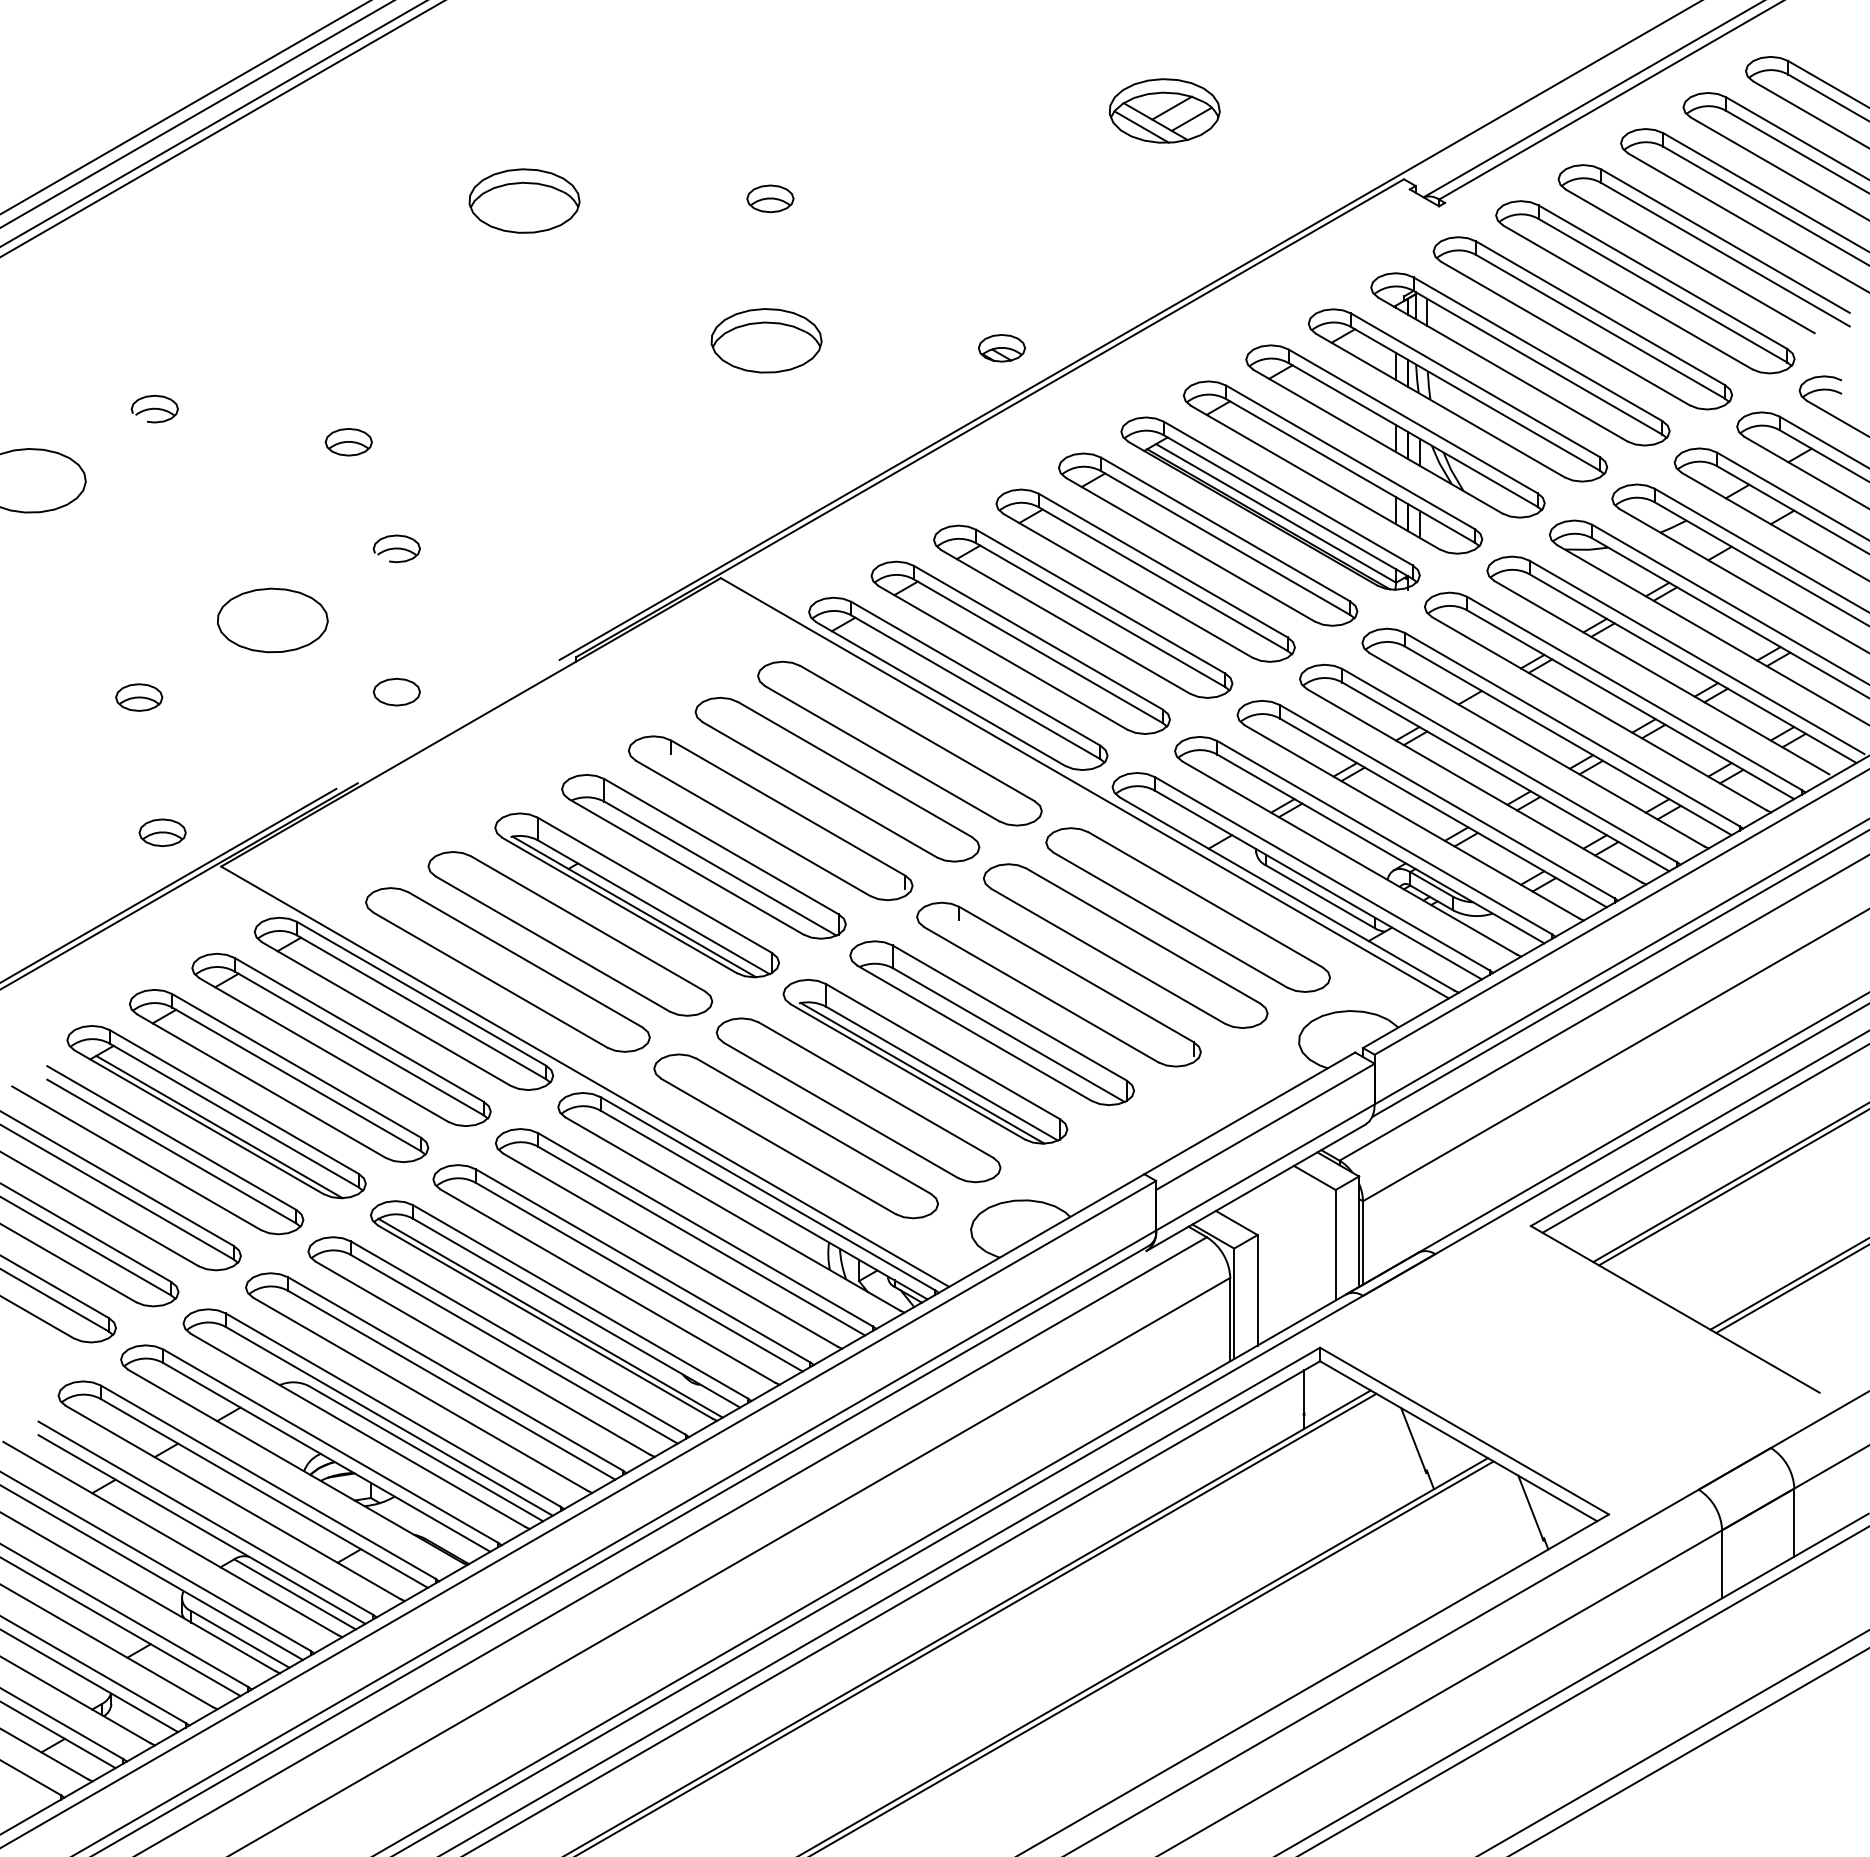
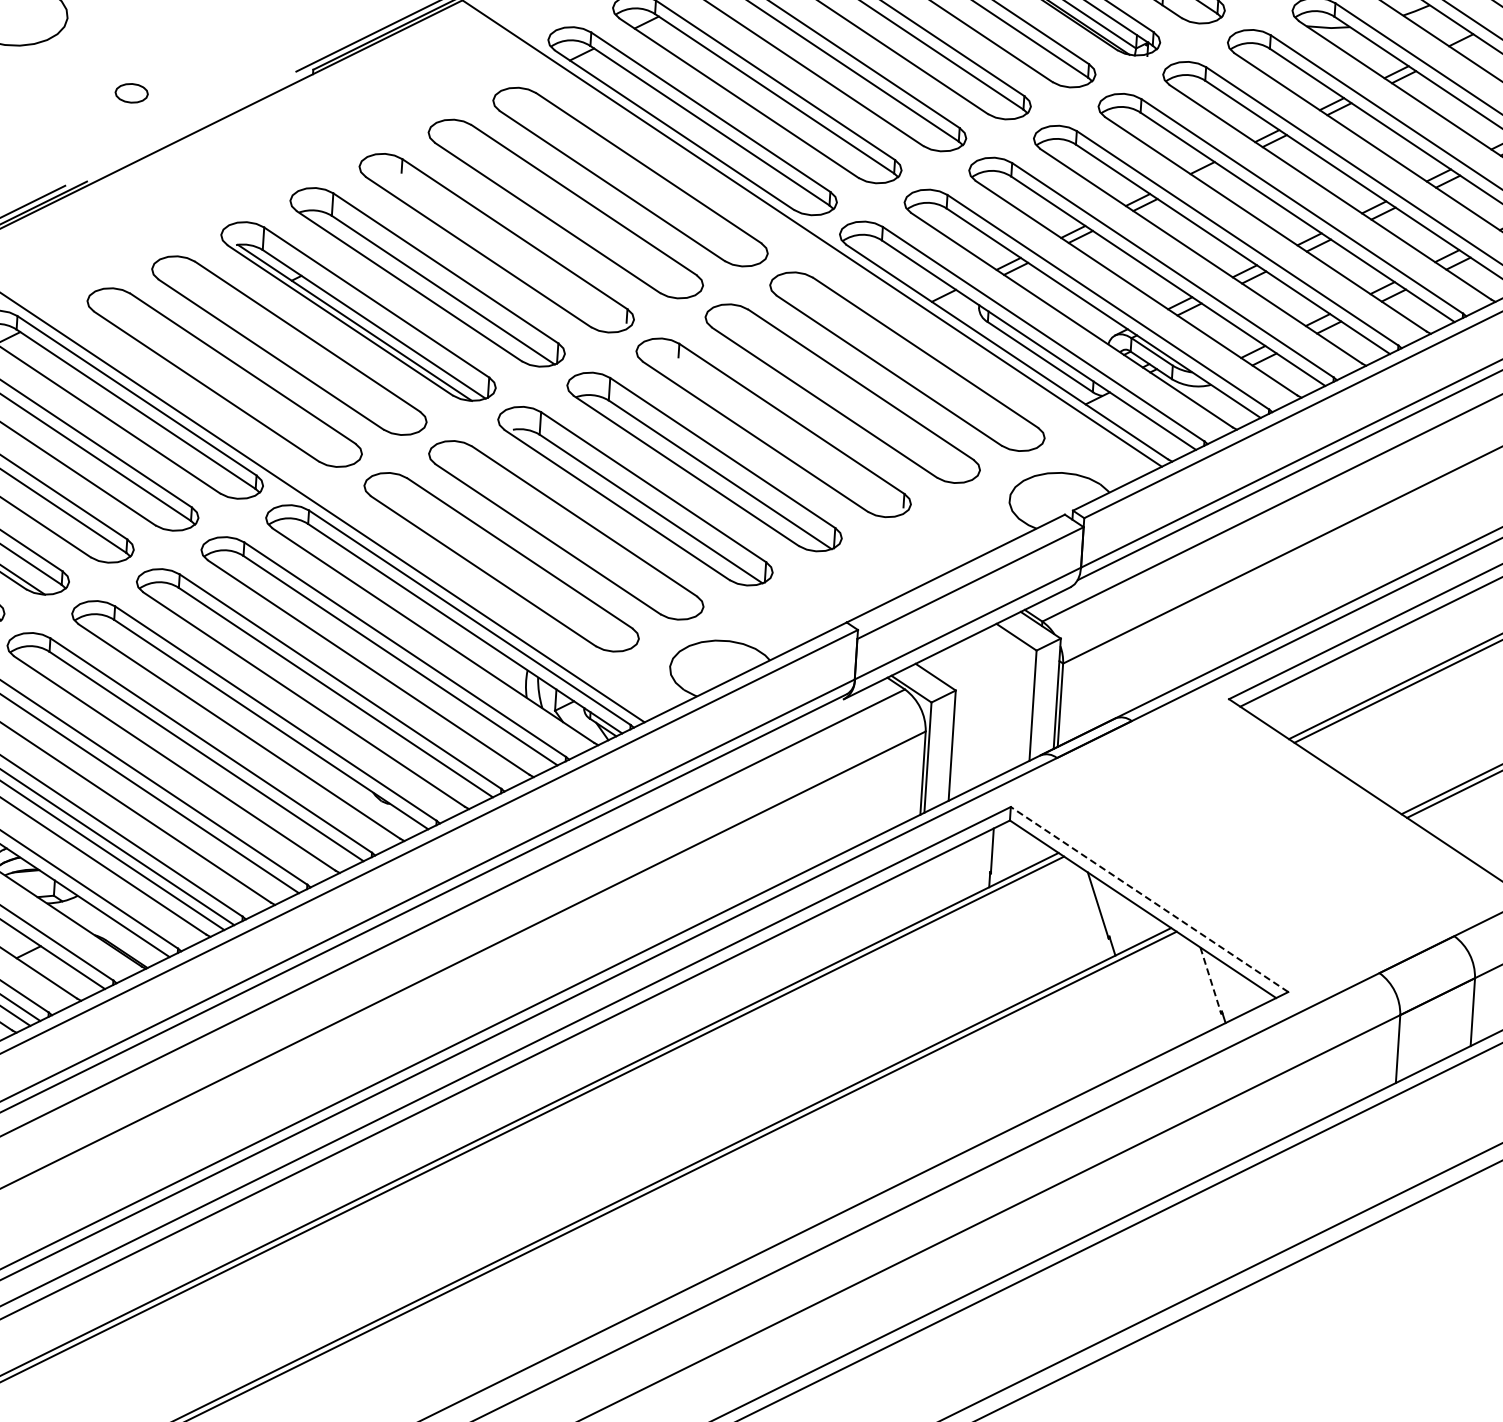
part: (396, 692) -> (131, 93), size x0.7
line: (922, 1073) -> (631, 507), removed
line: (550, 1317) -> (244, 727), removed
line: (1464, 1431) -> (1149, 899), solid -> dashed
line: (1530, 1508) -> (1210, 981), solid -> dashed

